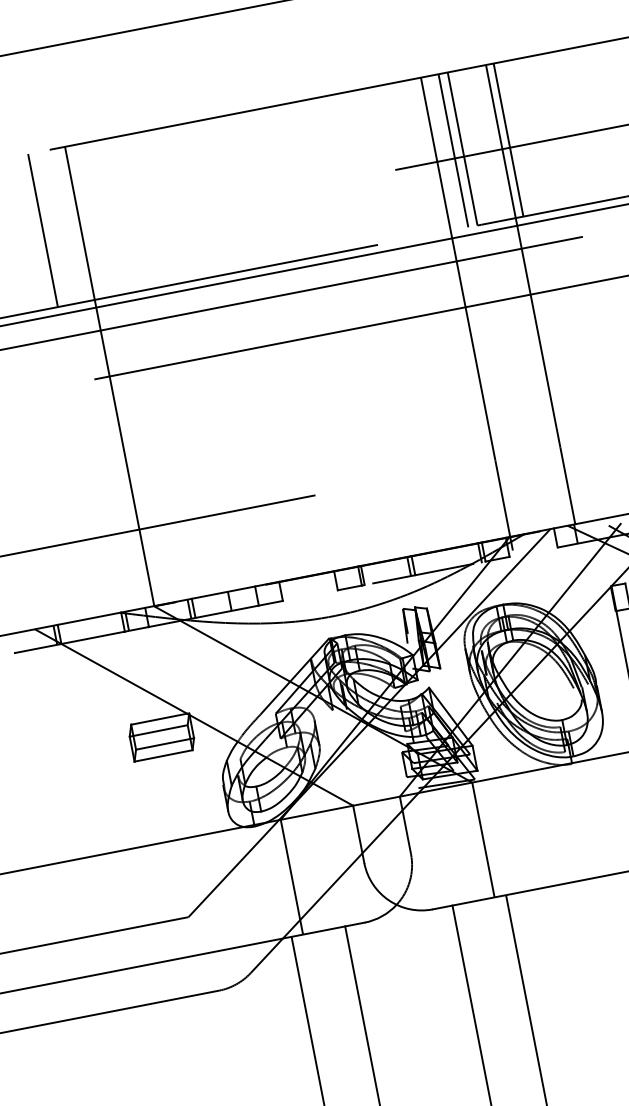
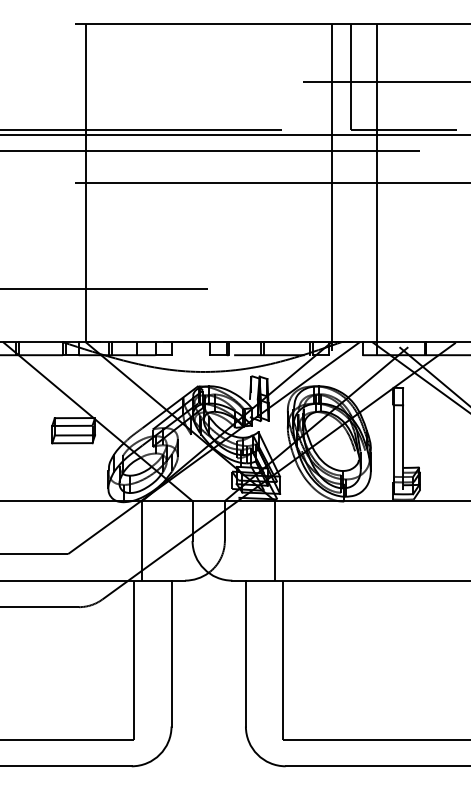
line: (508, 139) -> (382, 76), removed
line: (453, 150) -> (344, 76), removed
line: (43, 230) -> (60, 76), removed

